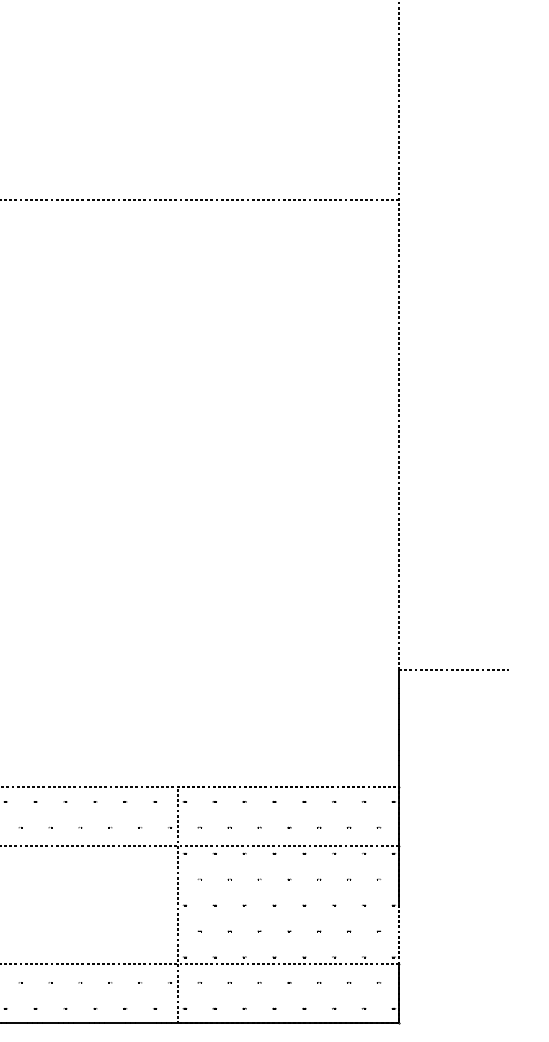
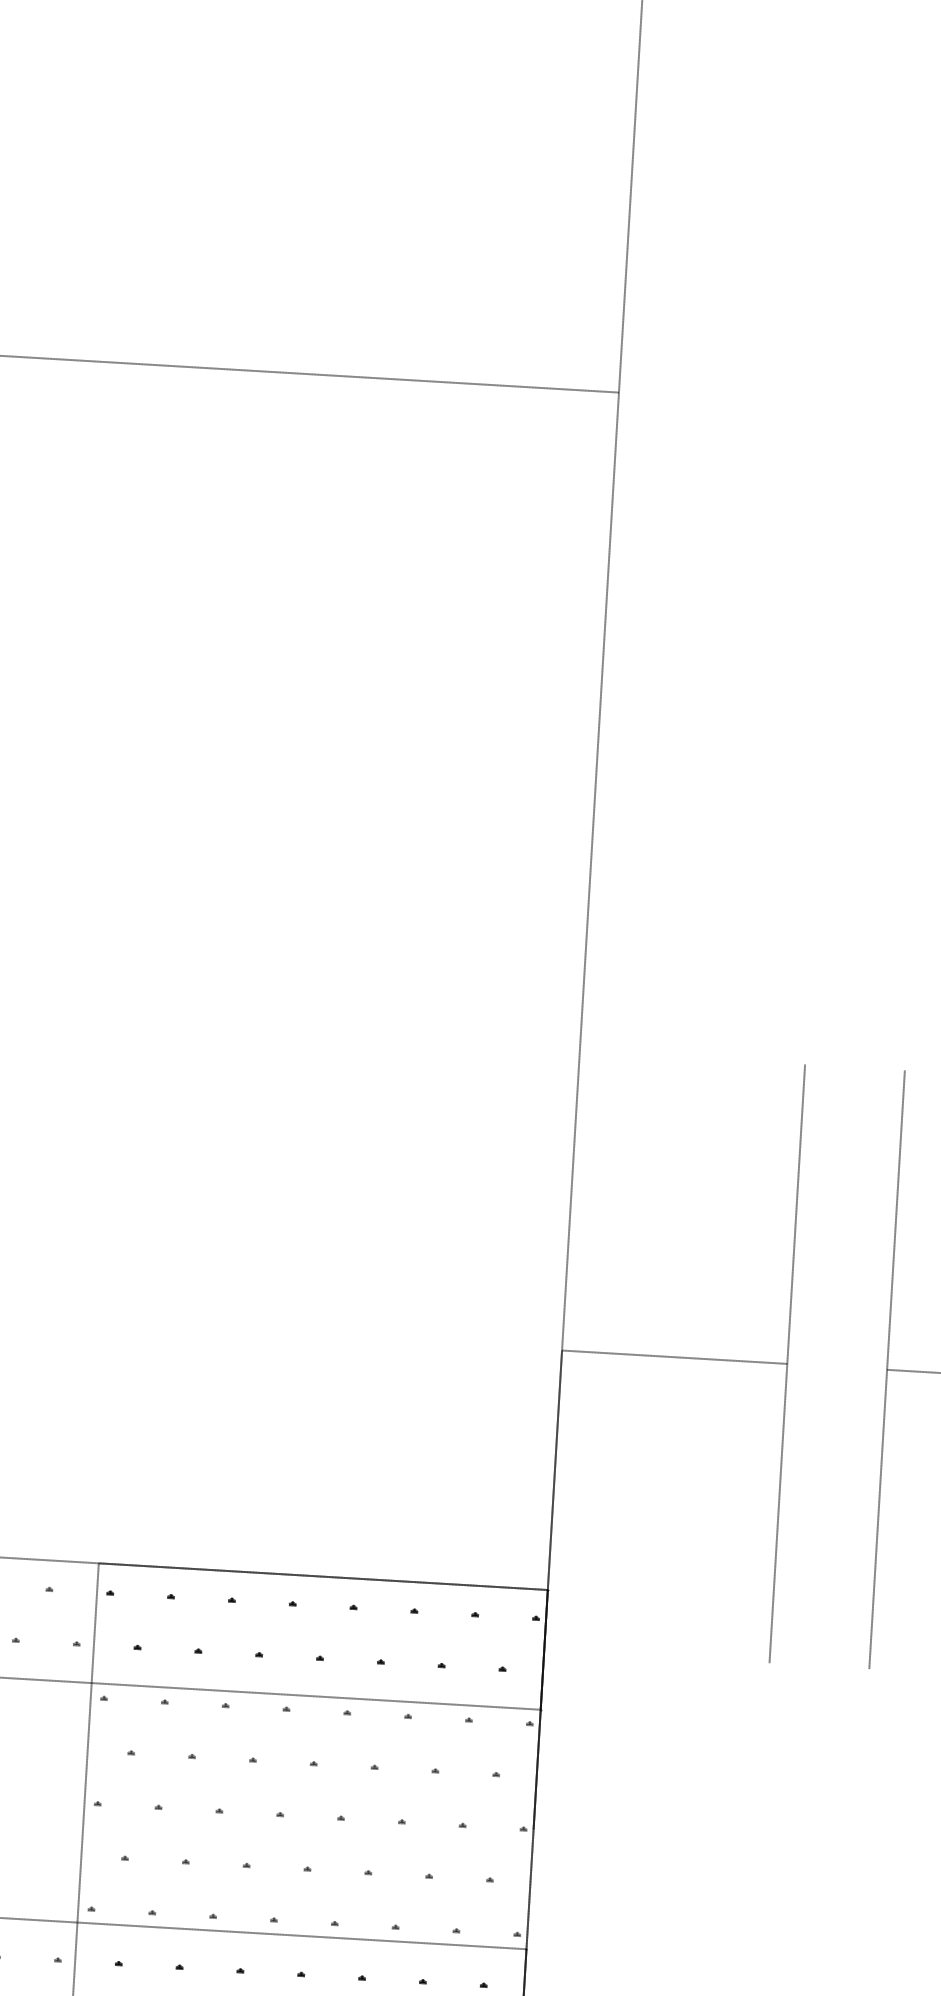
line: (509, 669) -> (787, 1363), added

